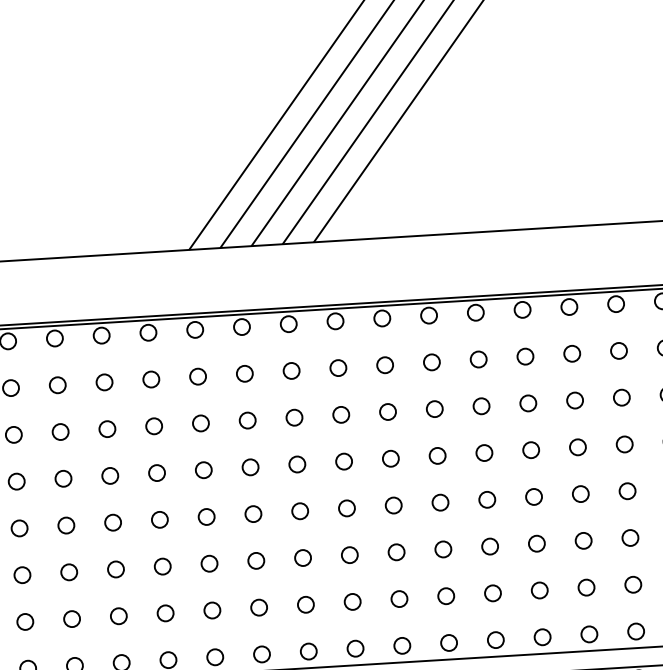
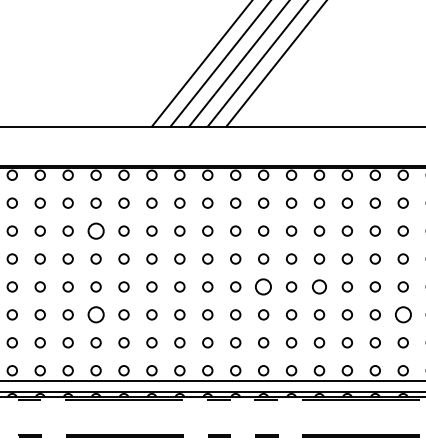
circle: (106, 428) -> (95, 230), size x1.6
circle: (487, 499) -> (319, 286), size x1.4
circle: (393, 504) -> (263, 286), size x1.6
circle: (629, 537) -> (402, 314), size x1.6
circle: (114, 568) -> (95, 314), size x1.6

